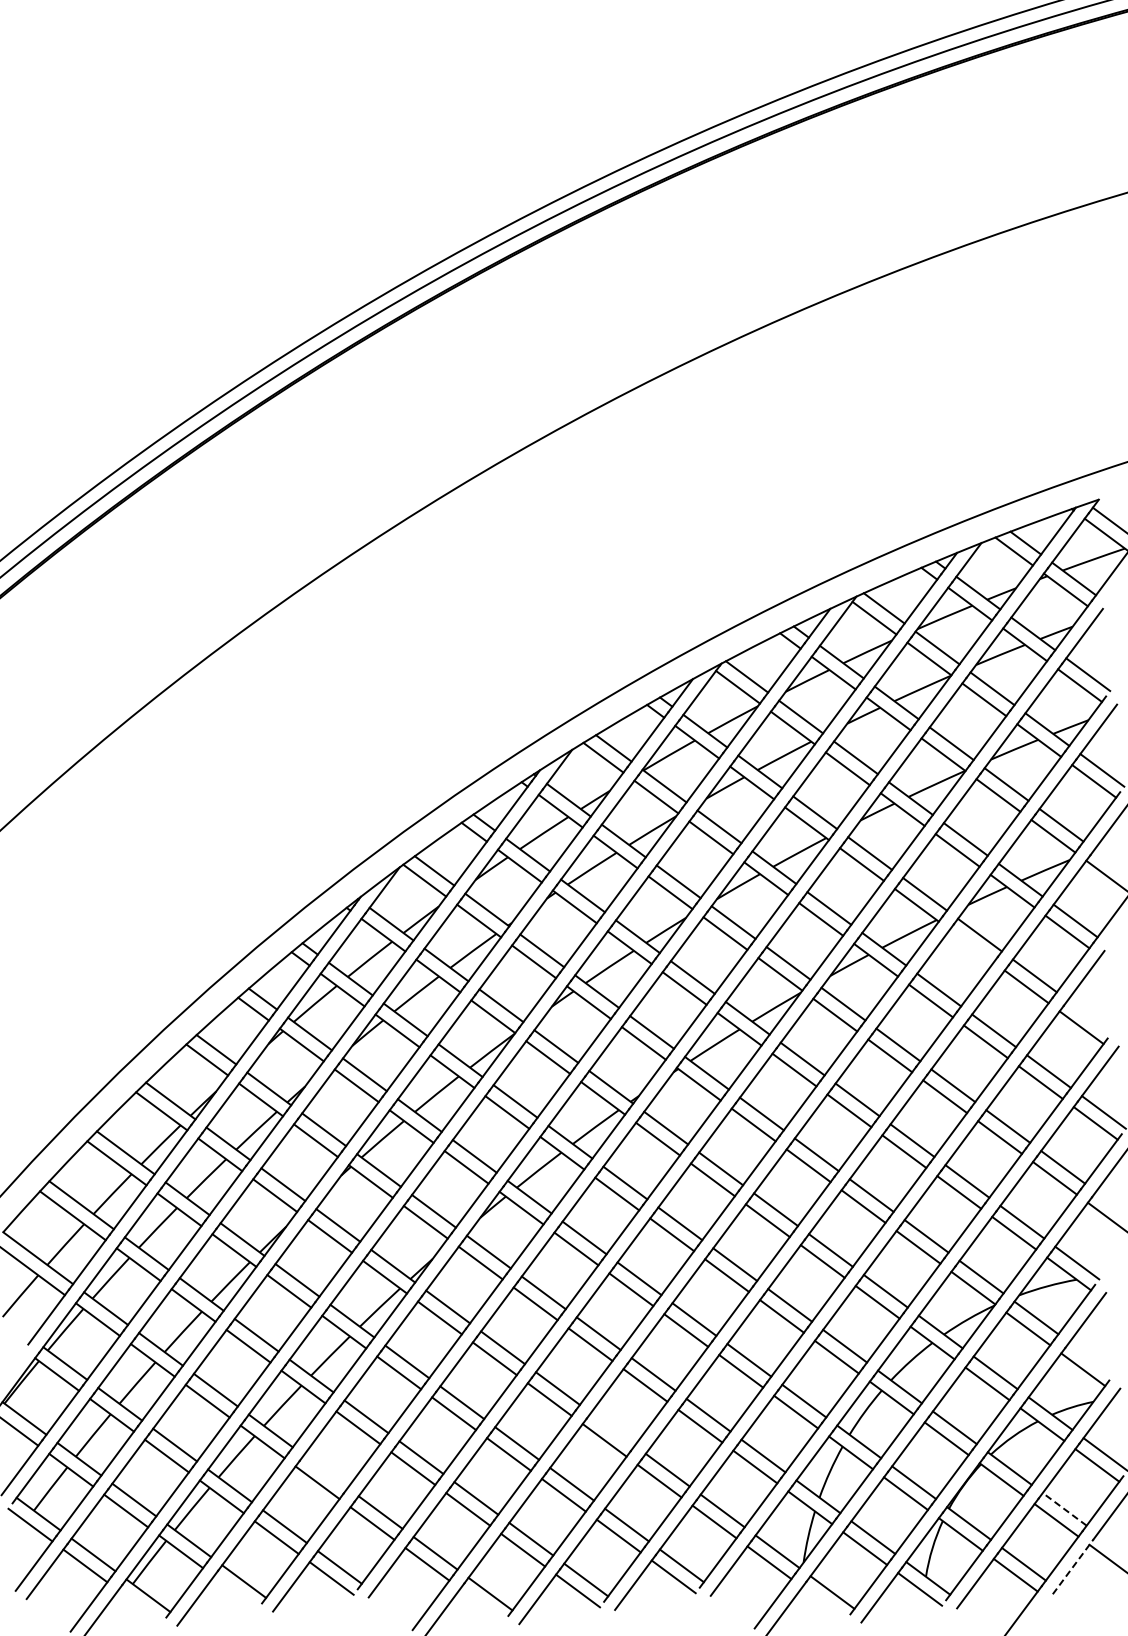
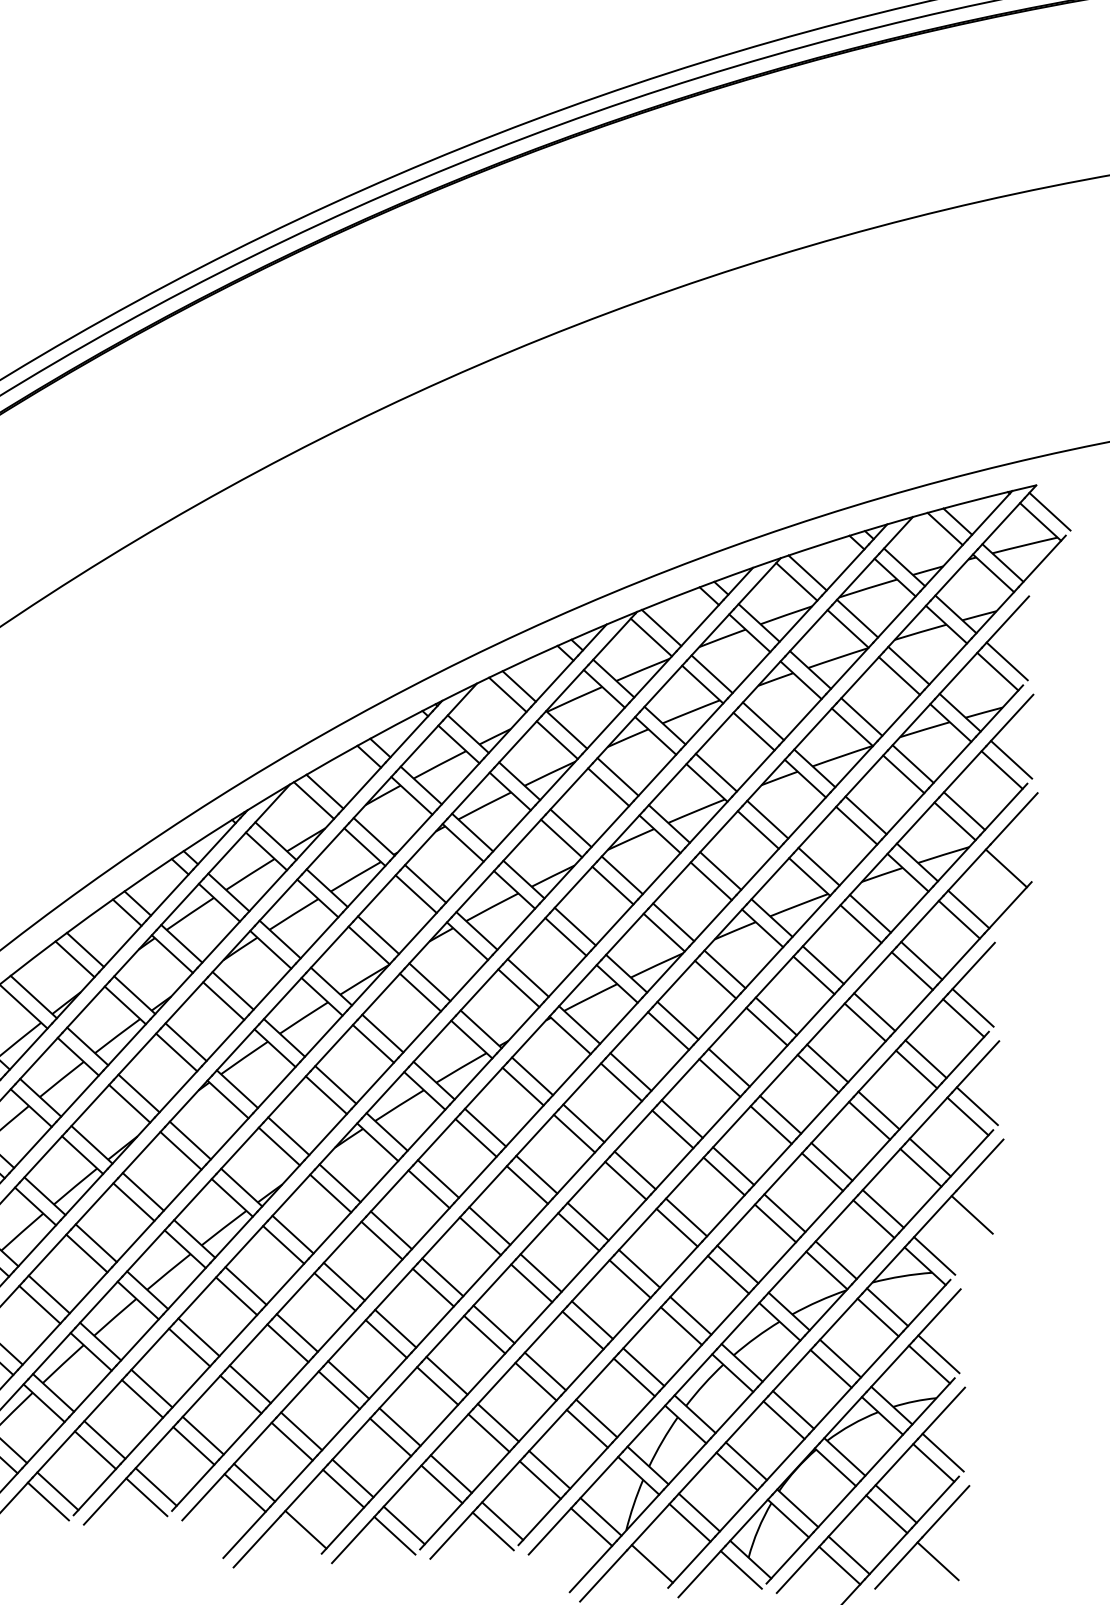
line: (971, 945) -> (860, 923), added
line: (1089, 1016) -> (972, 1007), added
line: (1091, 1358) -> (939, 1354), added
line: (612, 1429) -> (446, 1375), added
line: (325, 1471) -> (151, 1388), added
line: (1064, 1509) -> (895, 1504), dashed -> solid
line: (1073, 1566) -> (899, 1562), dashed -> solid
line: (235, 1592) -> (47, 1501), added

